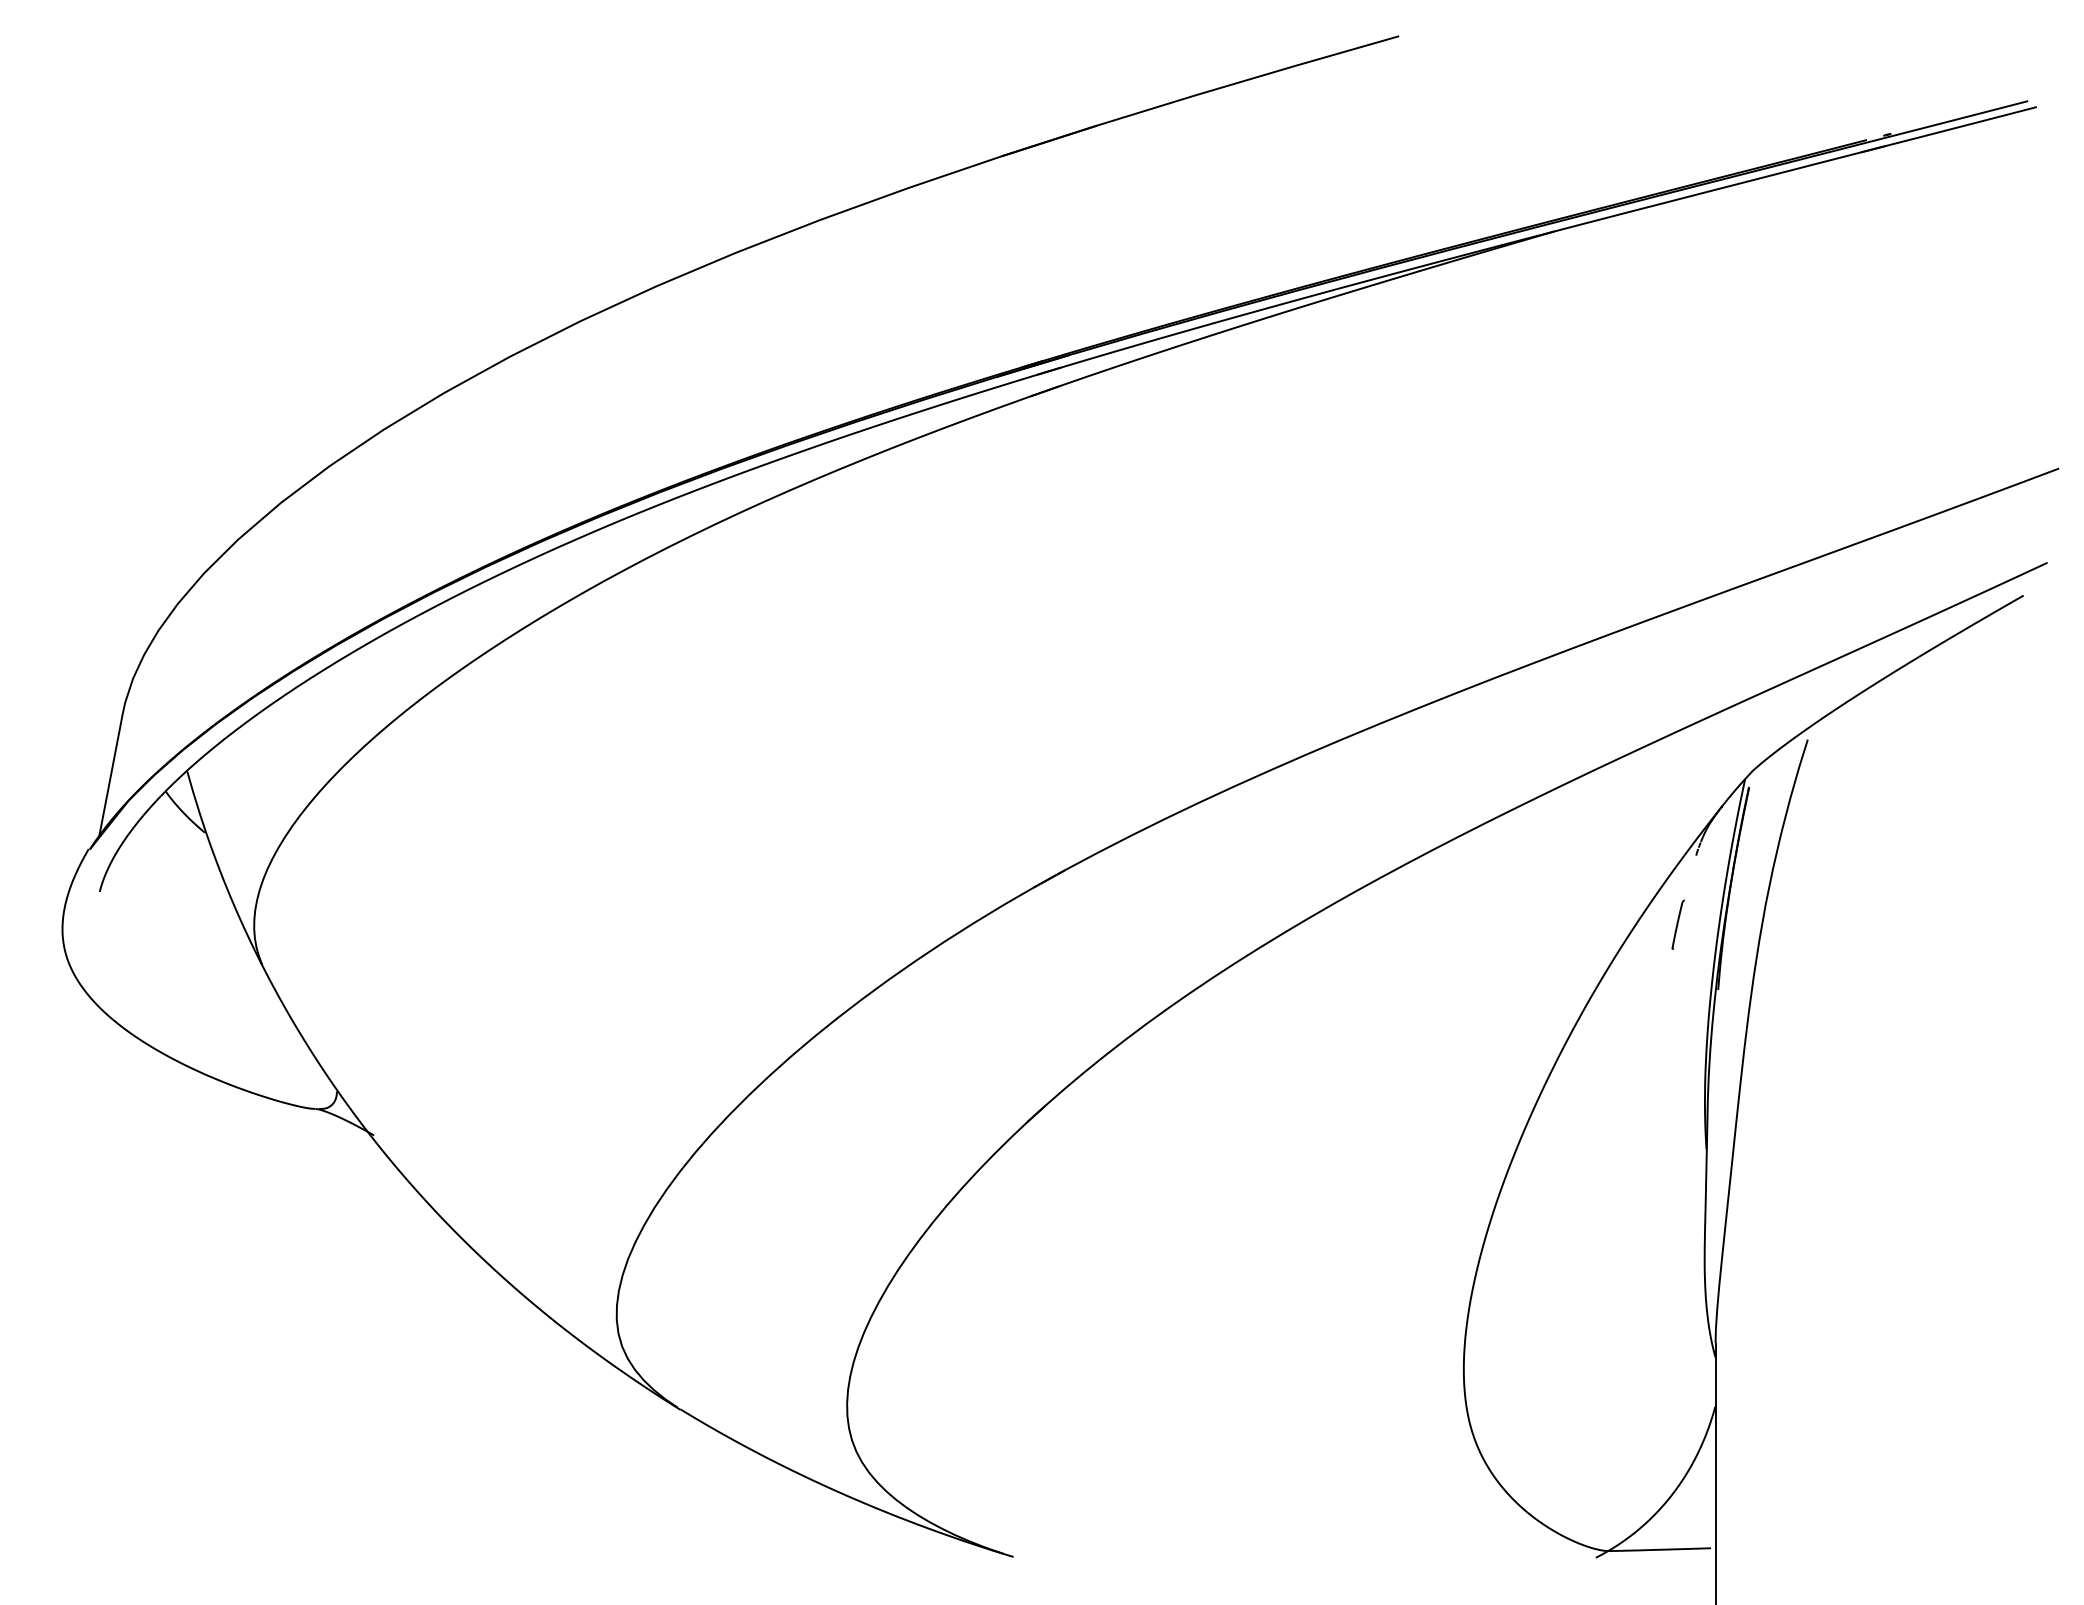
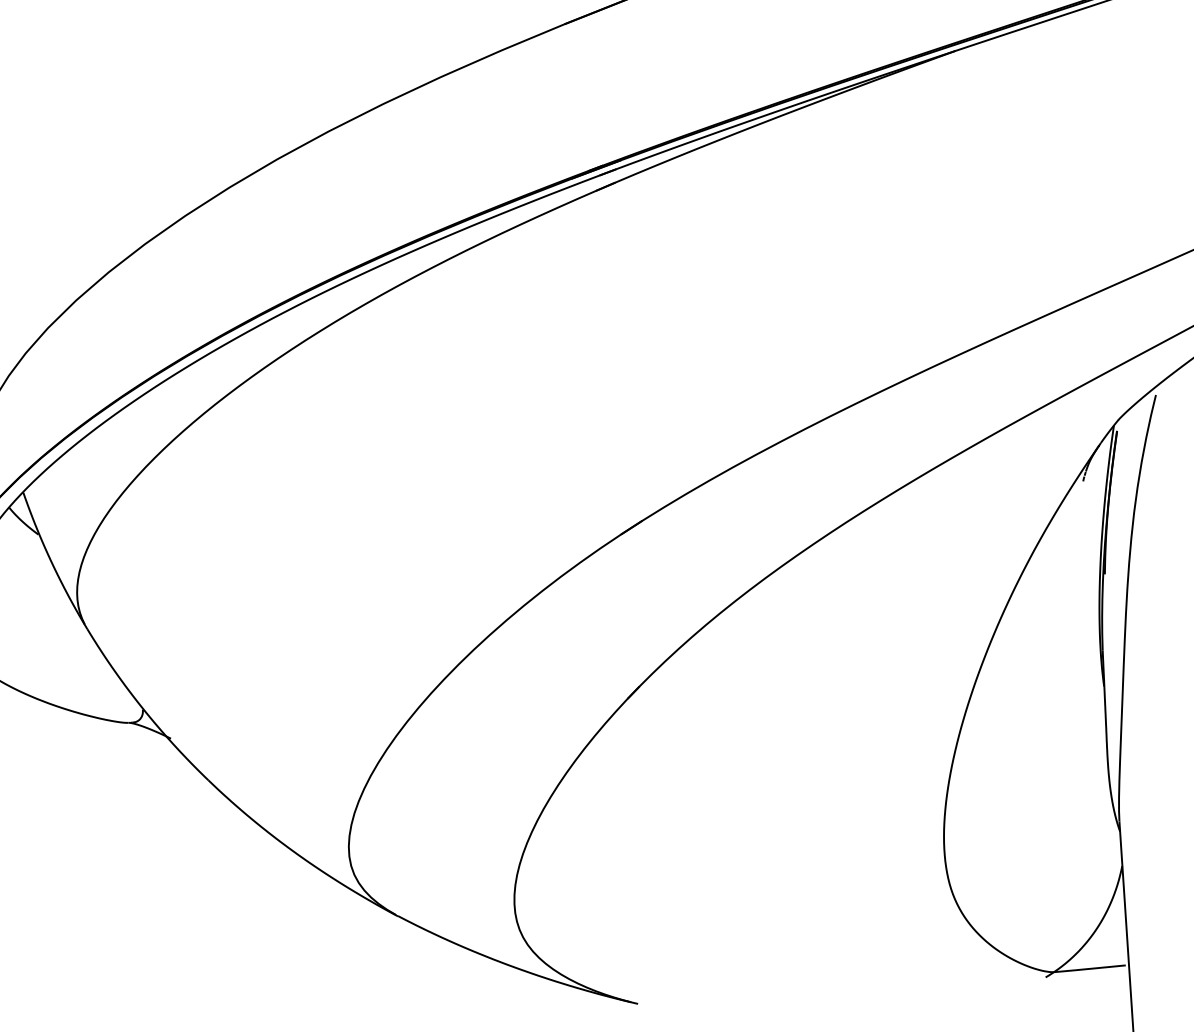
line: (1677, 924) -> (1073, 530), removed

